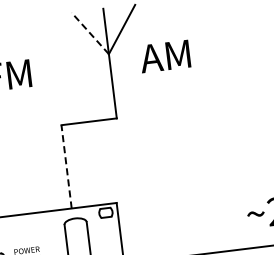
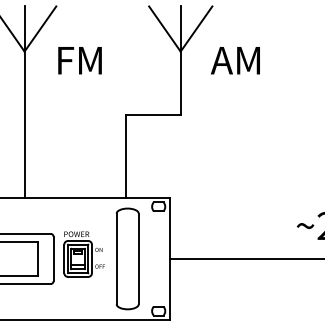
line: (89, 33) -> (164, 29), dashed -> solid
line: (66, 166) -> (125, 156), dashed -> solid

